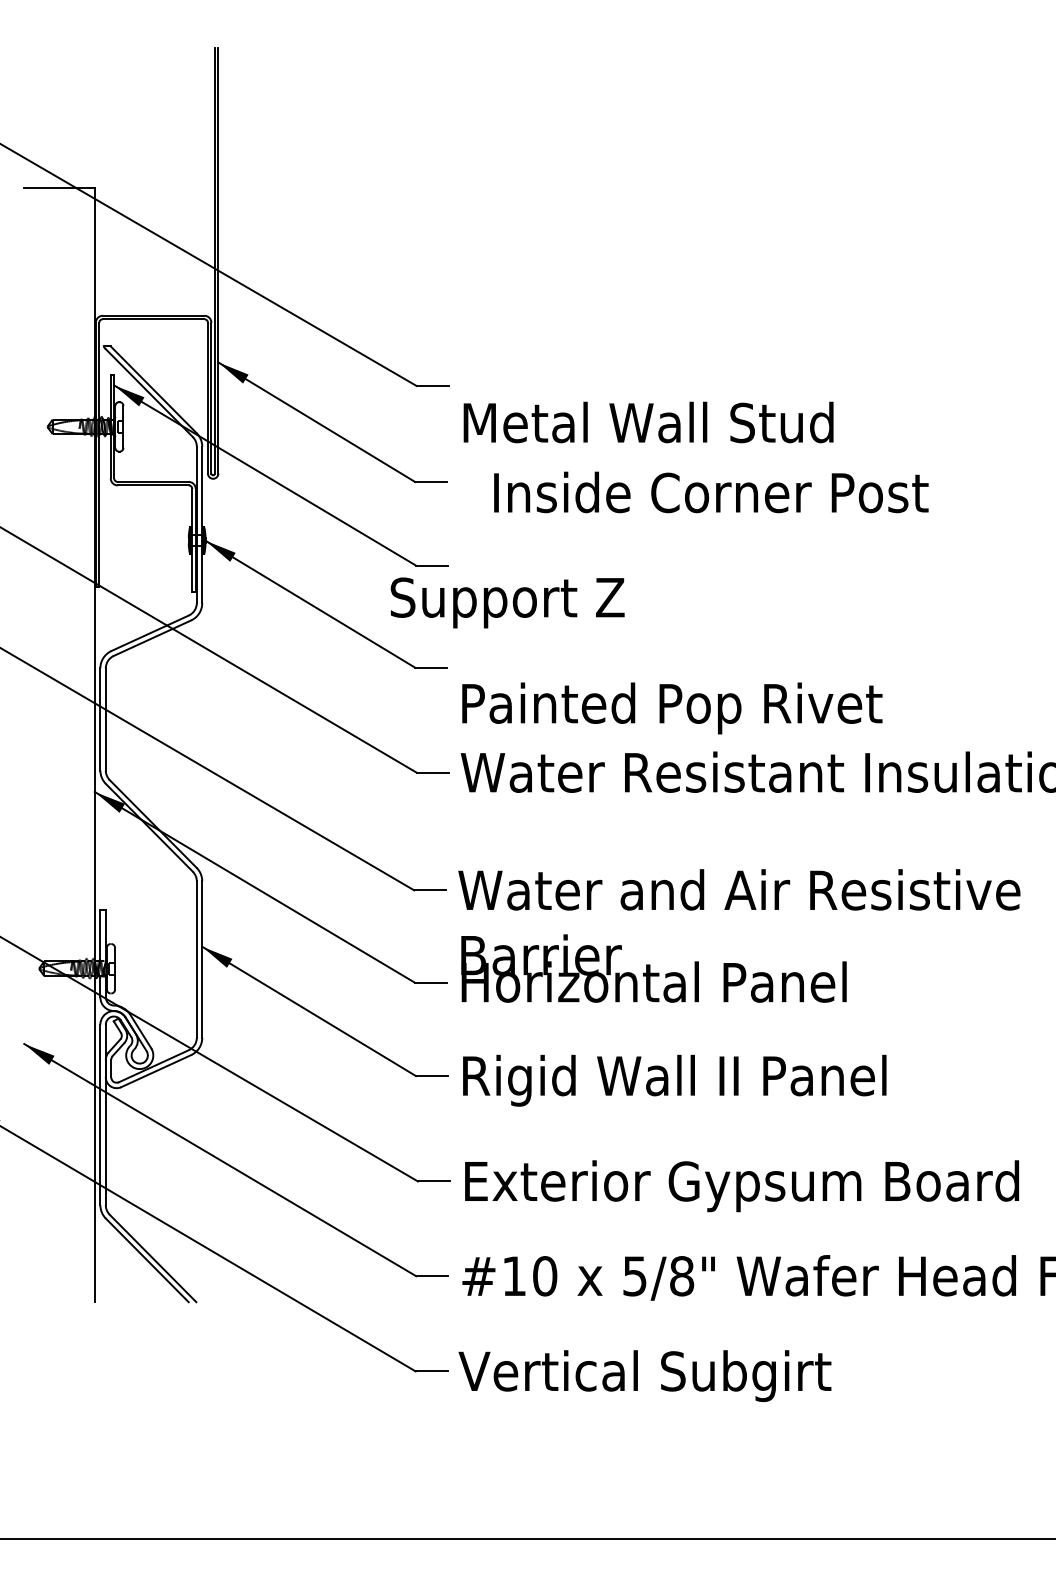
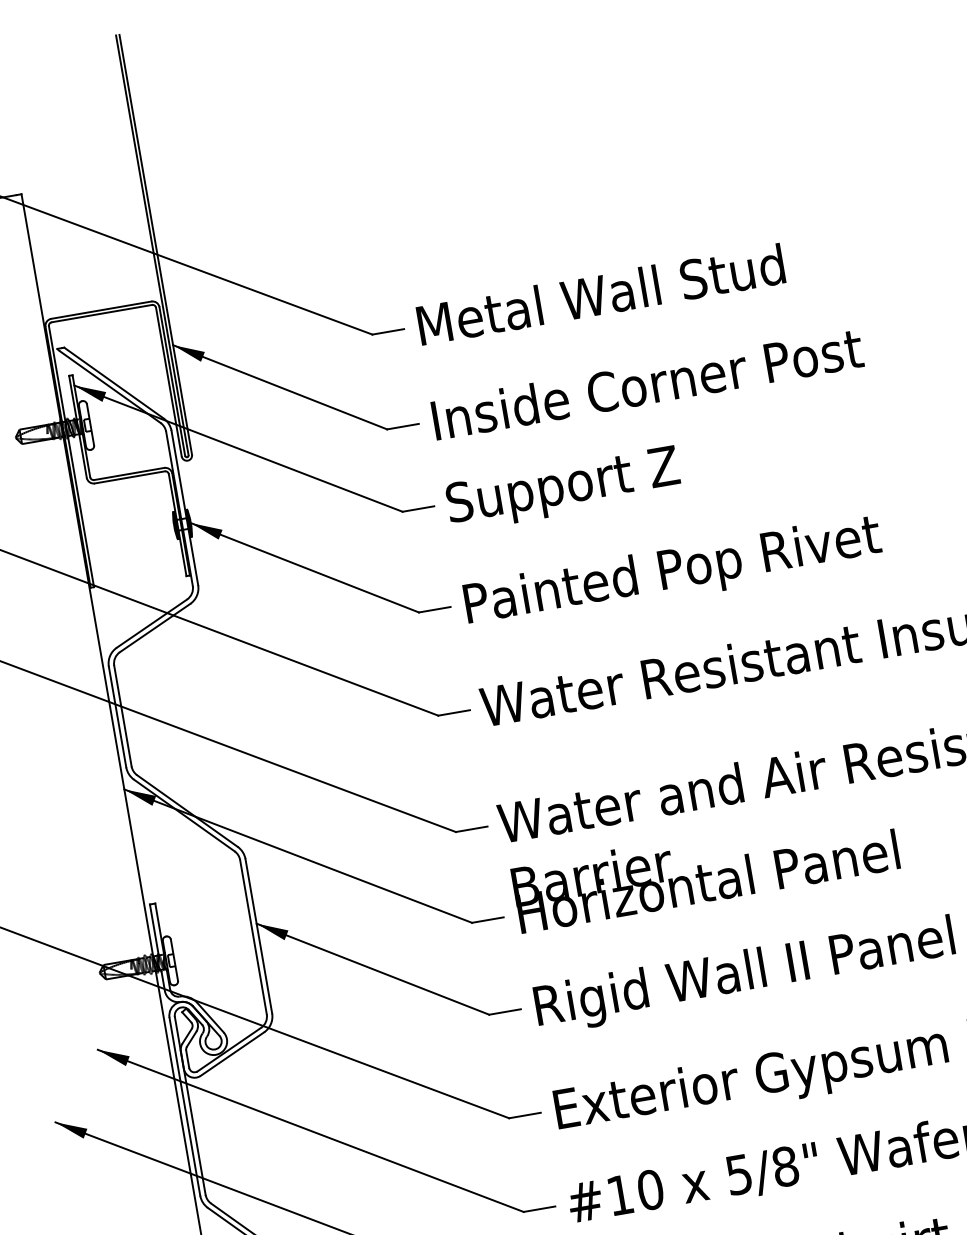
text: (648, 422) -> (600, 294), moved
text: (711, 492) -> (647, 383), moved
text: (507, 602) -> (563, 488), moved
text: (672, 708) -> (673, 573), moved

